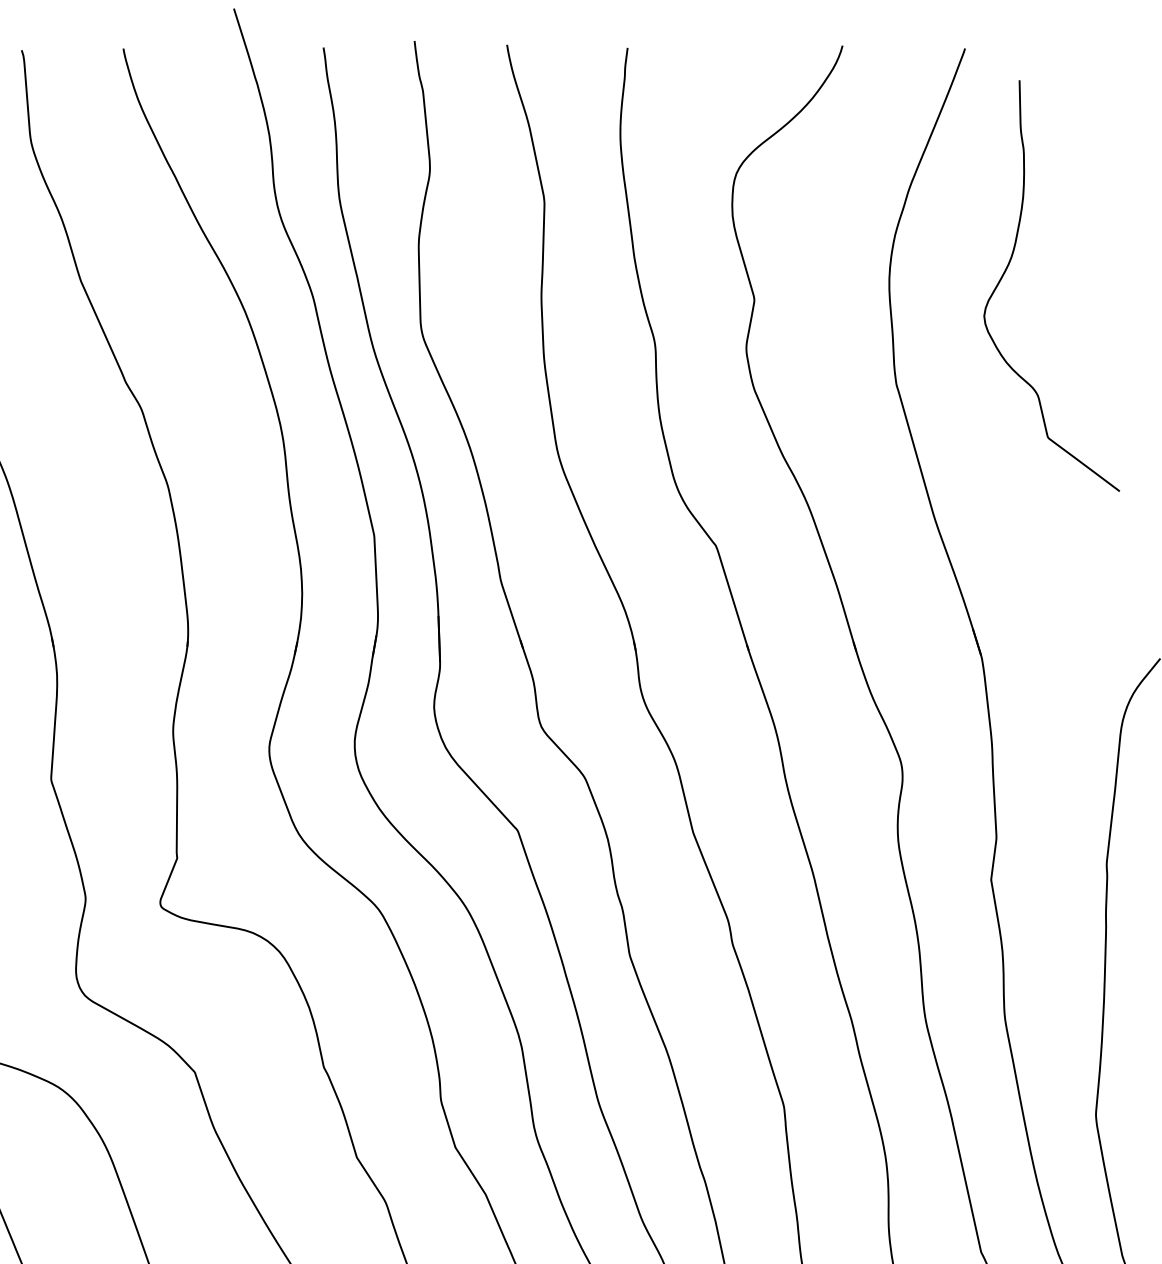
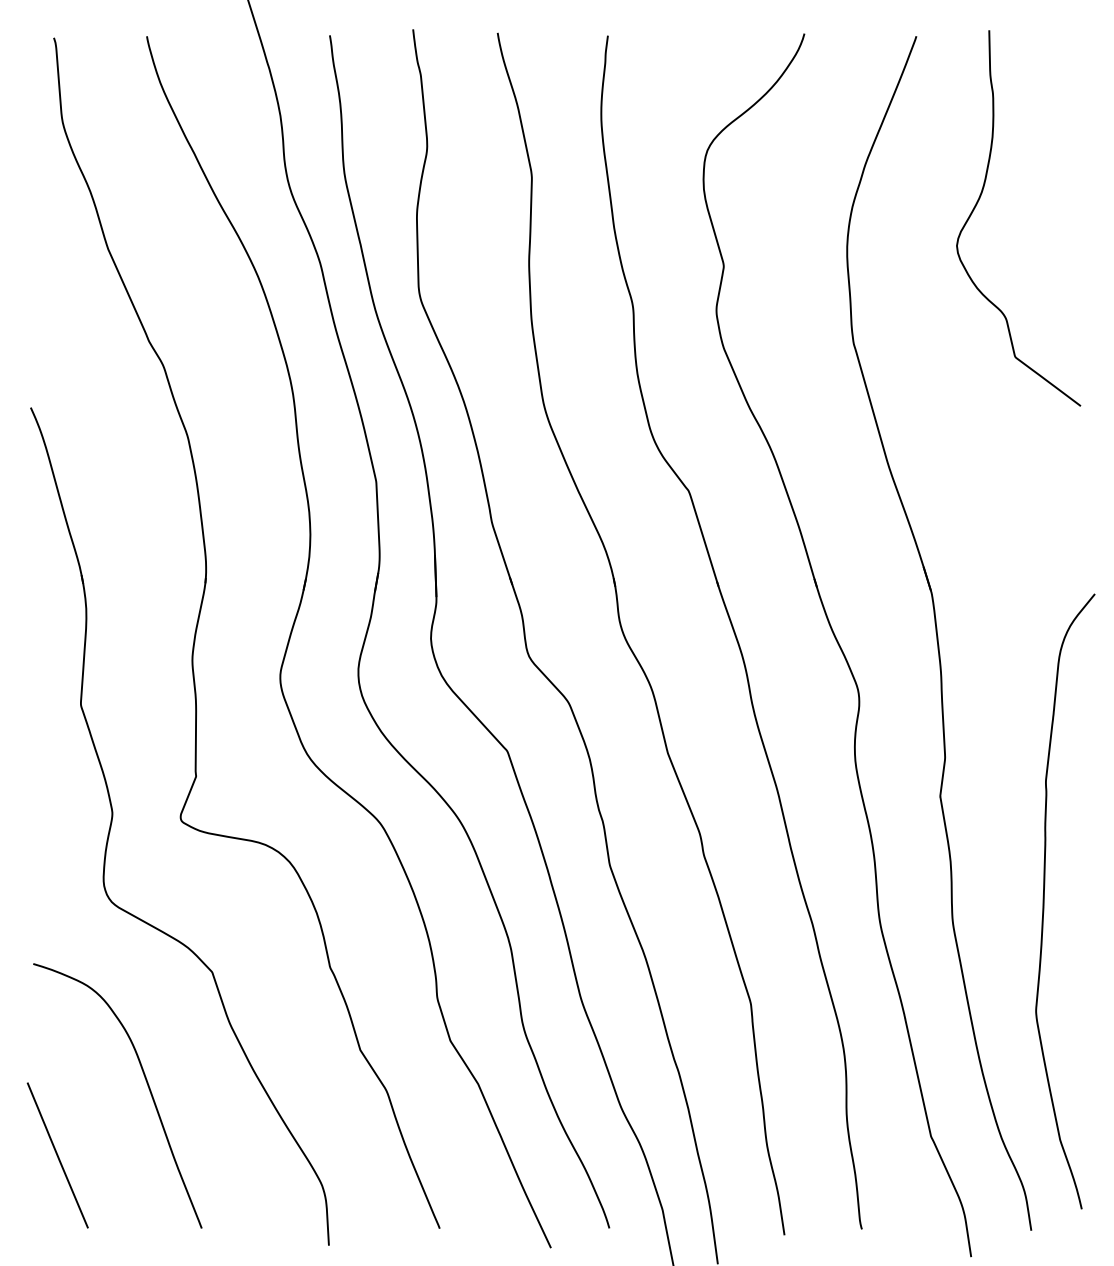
curve: (1010, 264) -> (980, 198), moved

